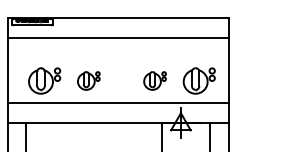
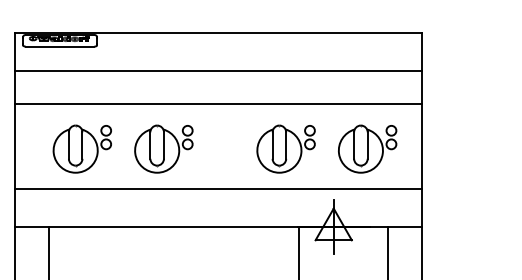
line: (117, 56) -> (216, 104), added
part: (88, 80) -> (163, 148), size x1.43
part: (154, 80) -> (284, 148), size x1.43

